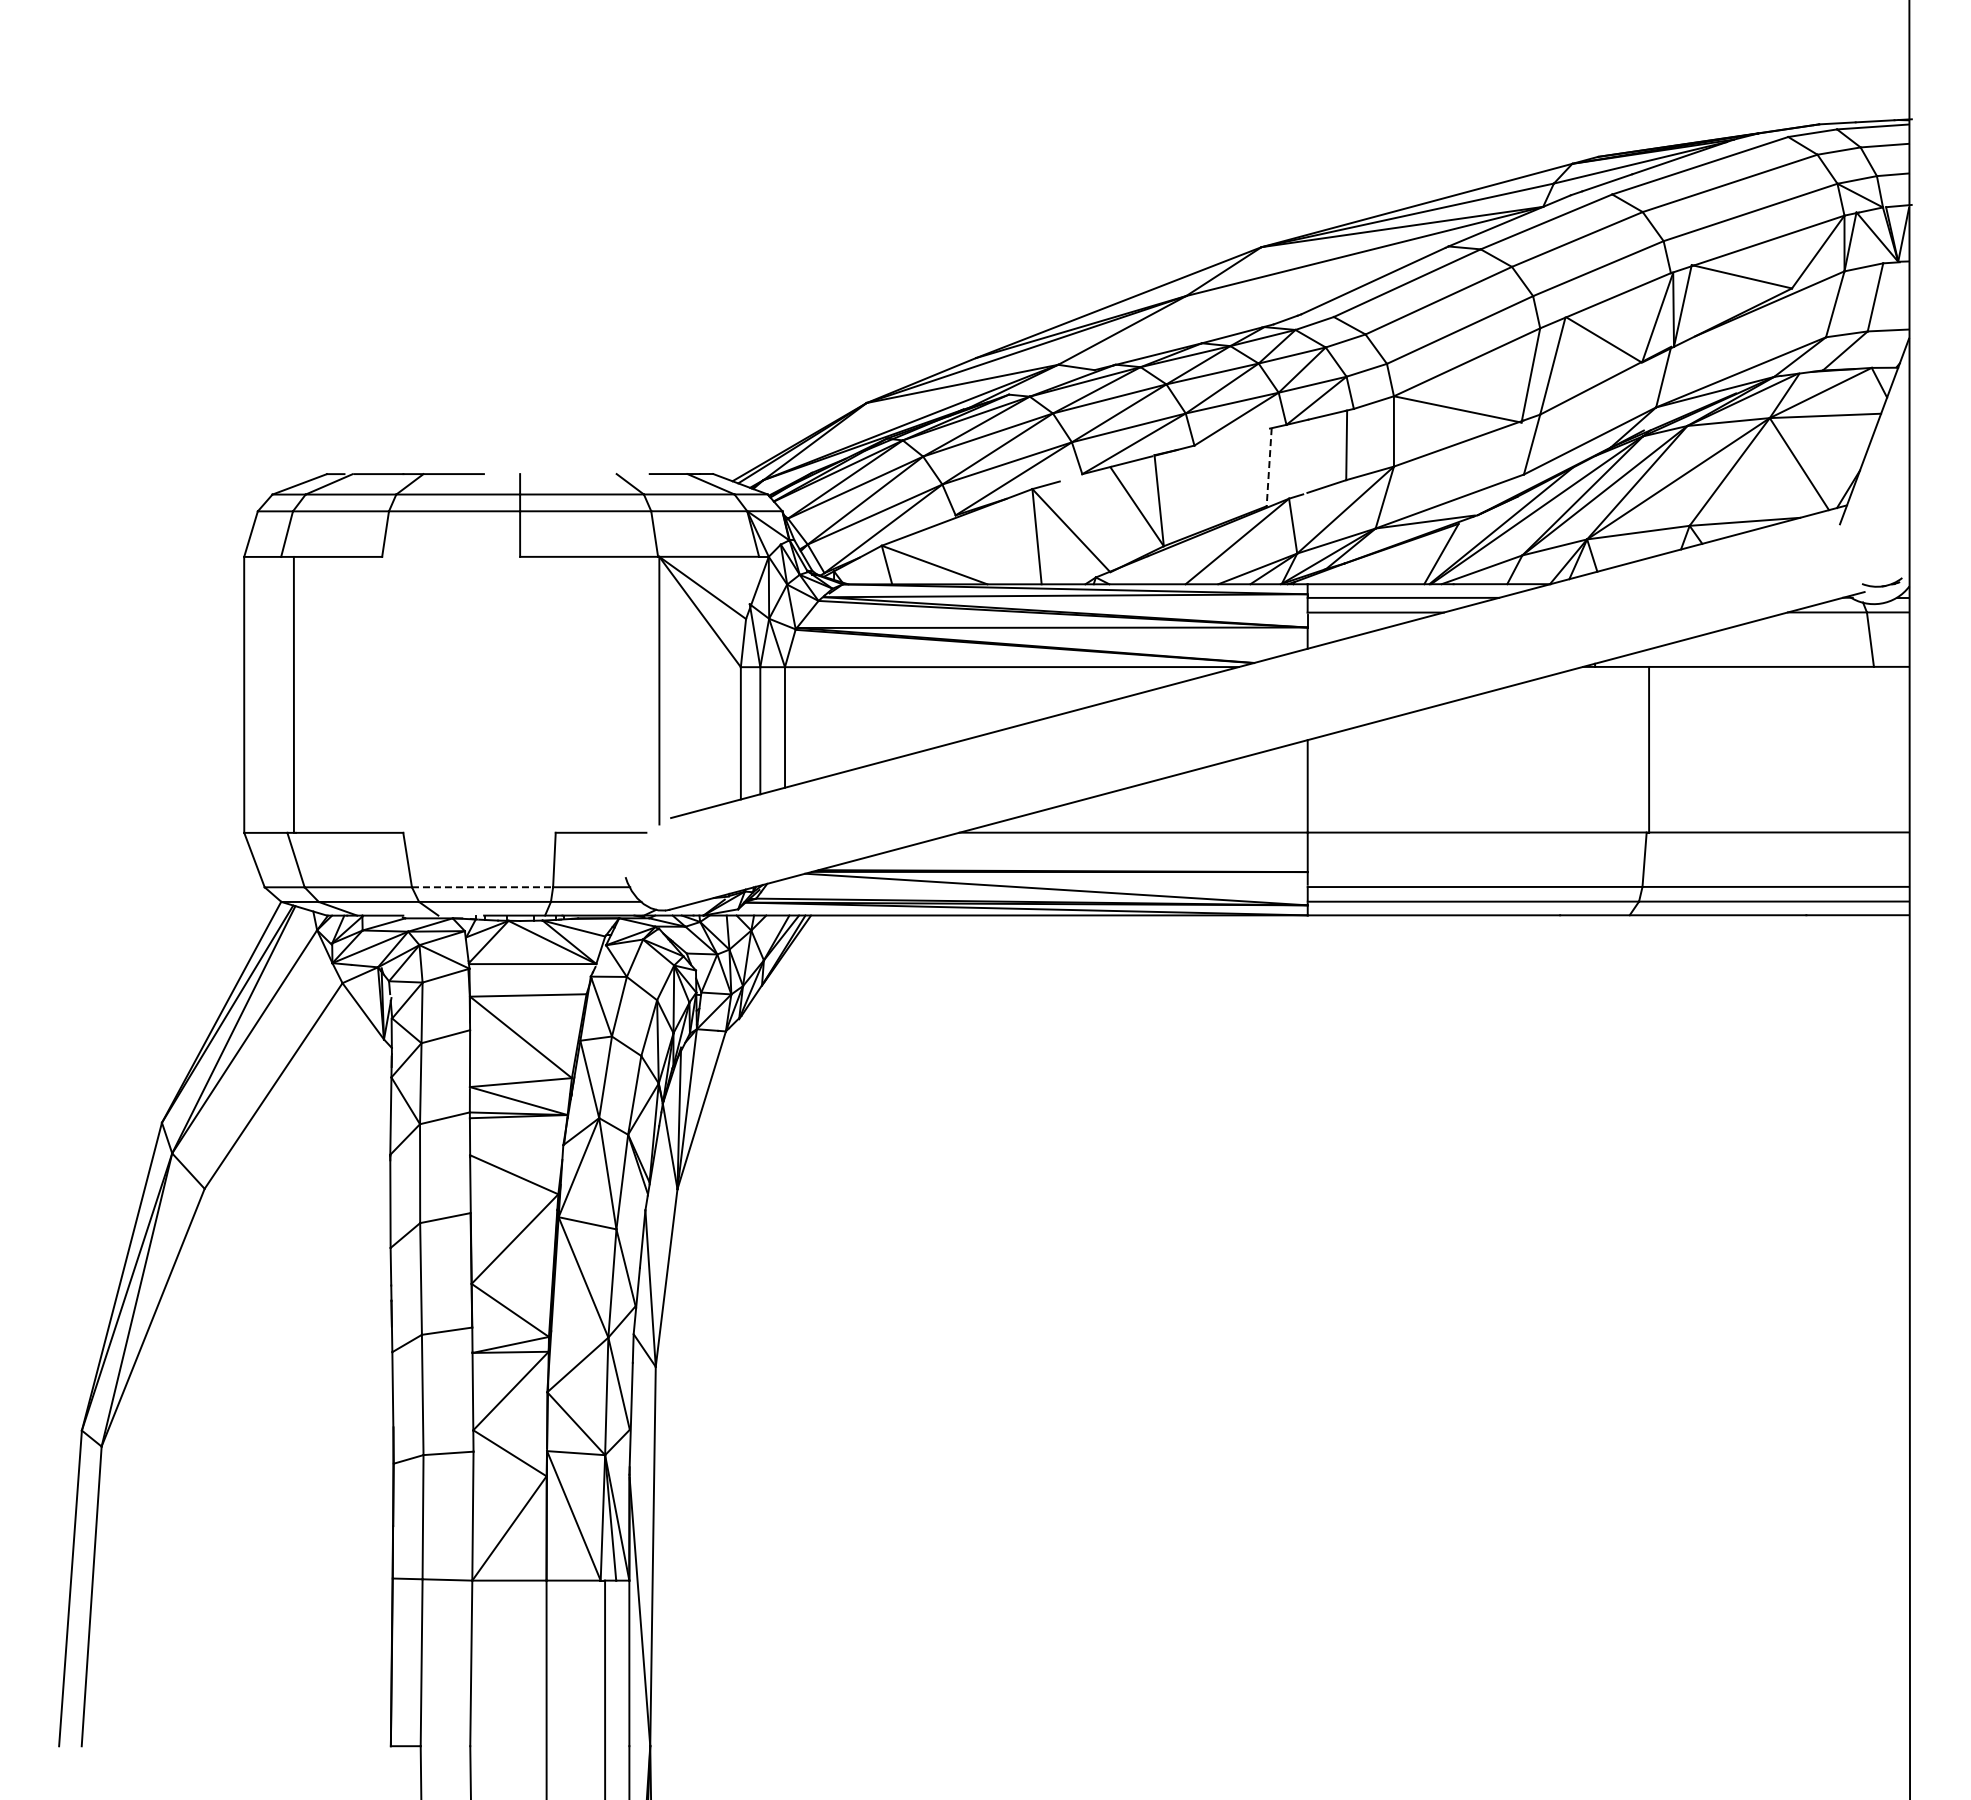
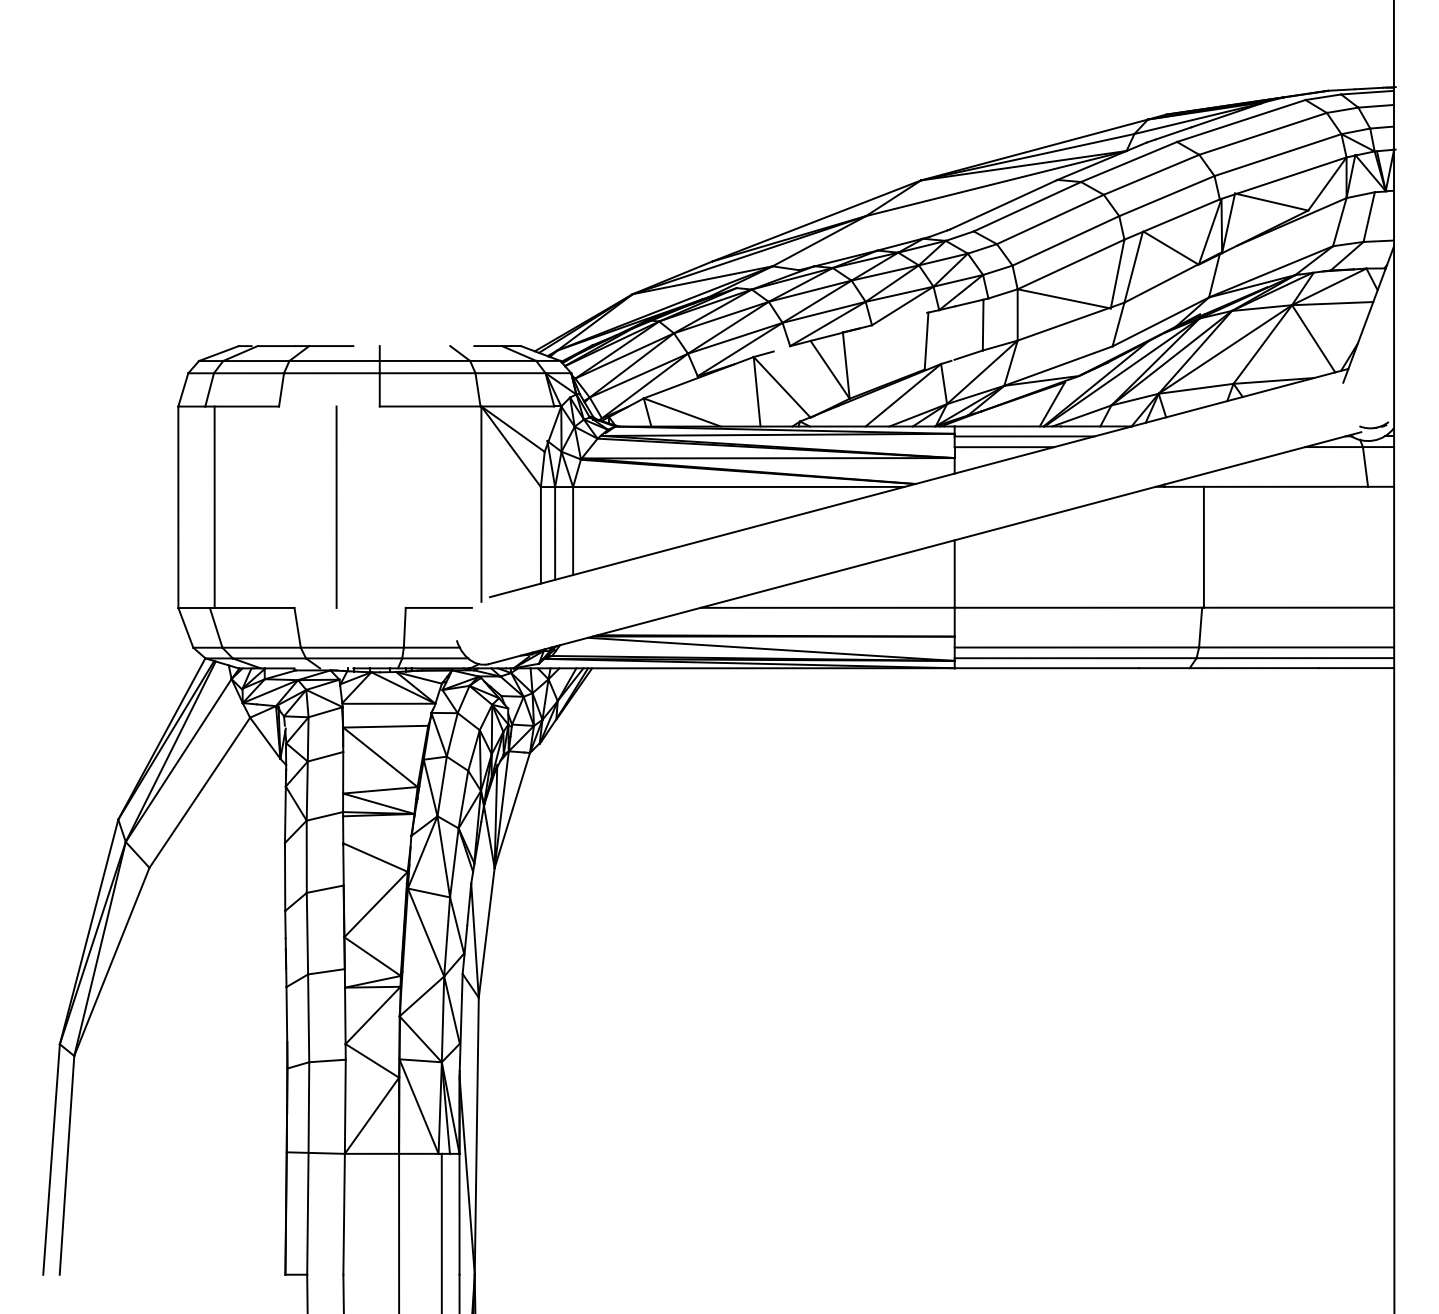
line: (1269, 467) -> (926, 341), dashed -> solid
line: (460, 694) -> (336, 506), added
line: (482, 887) -> (352, 647), dashed -> solid

